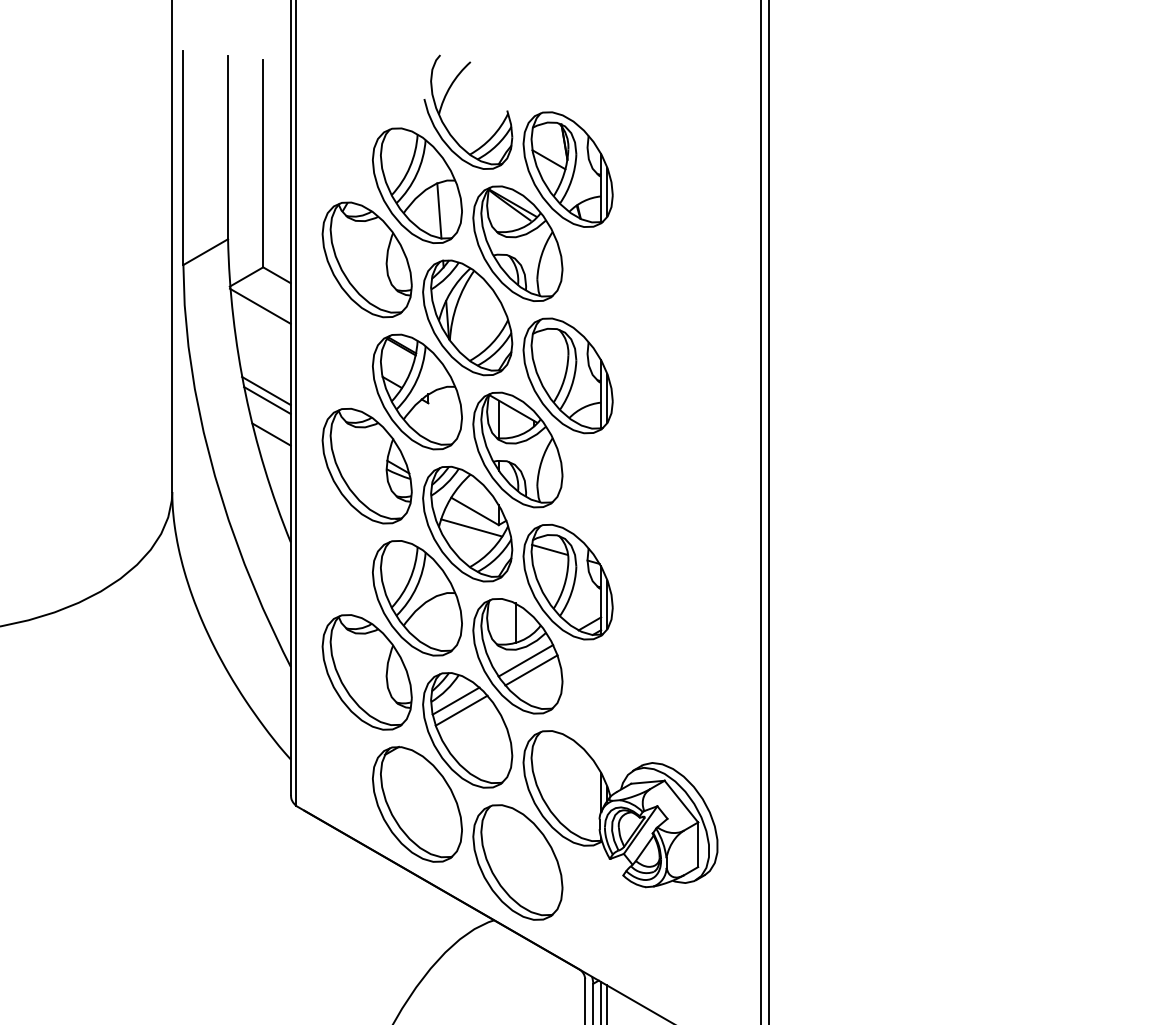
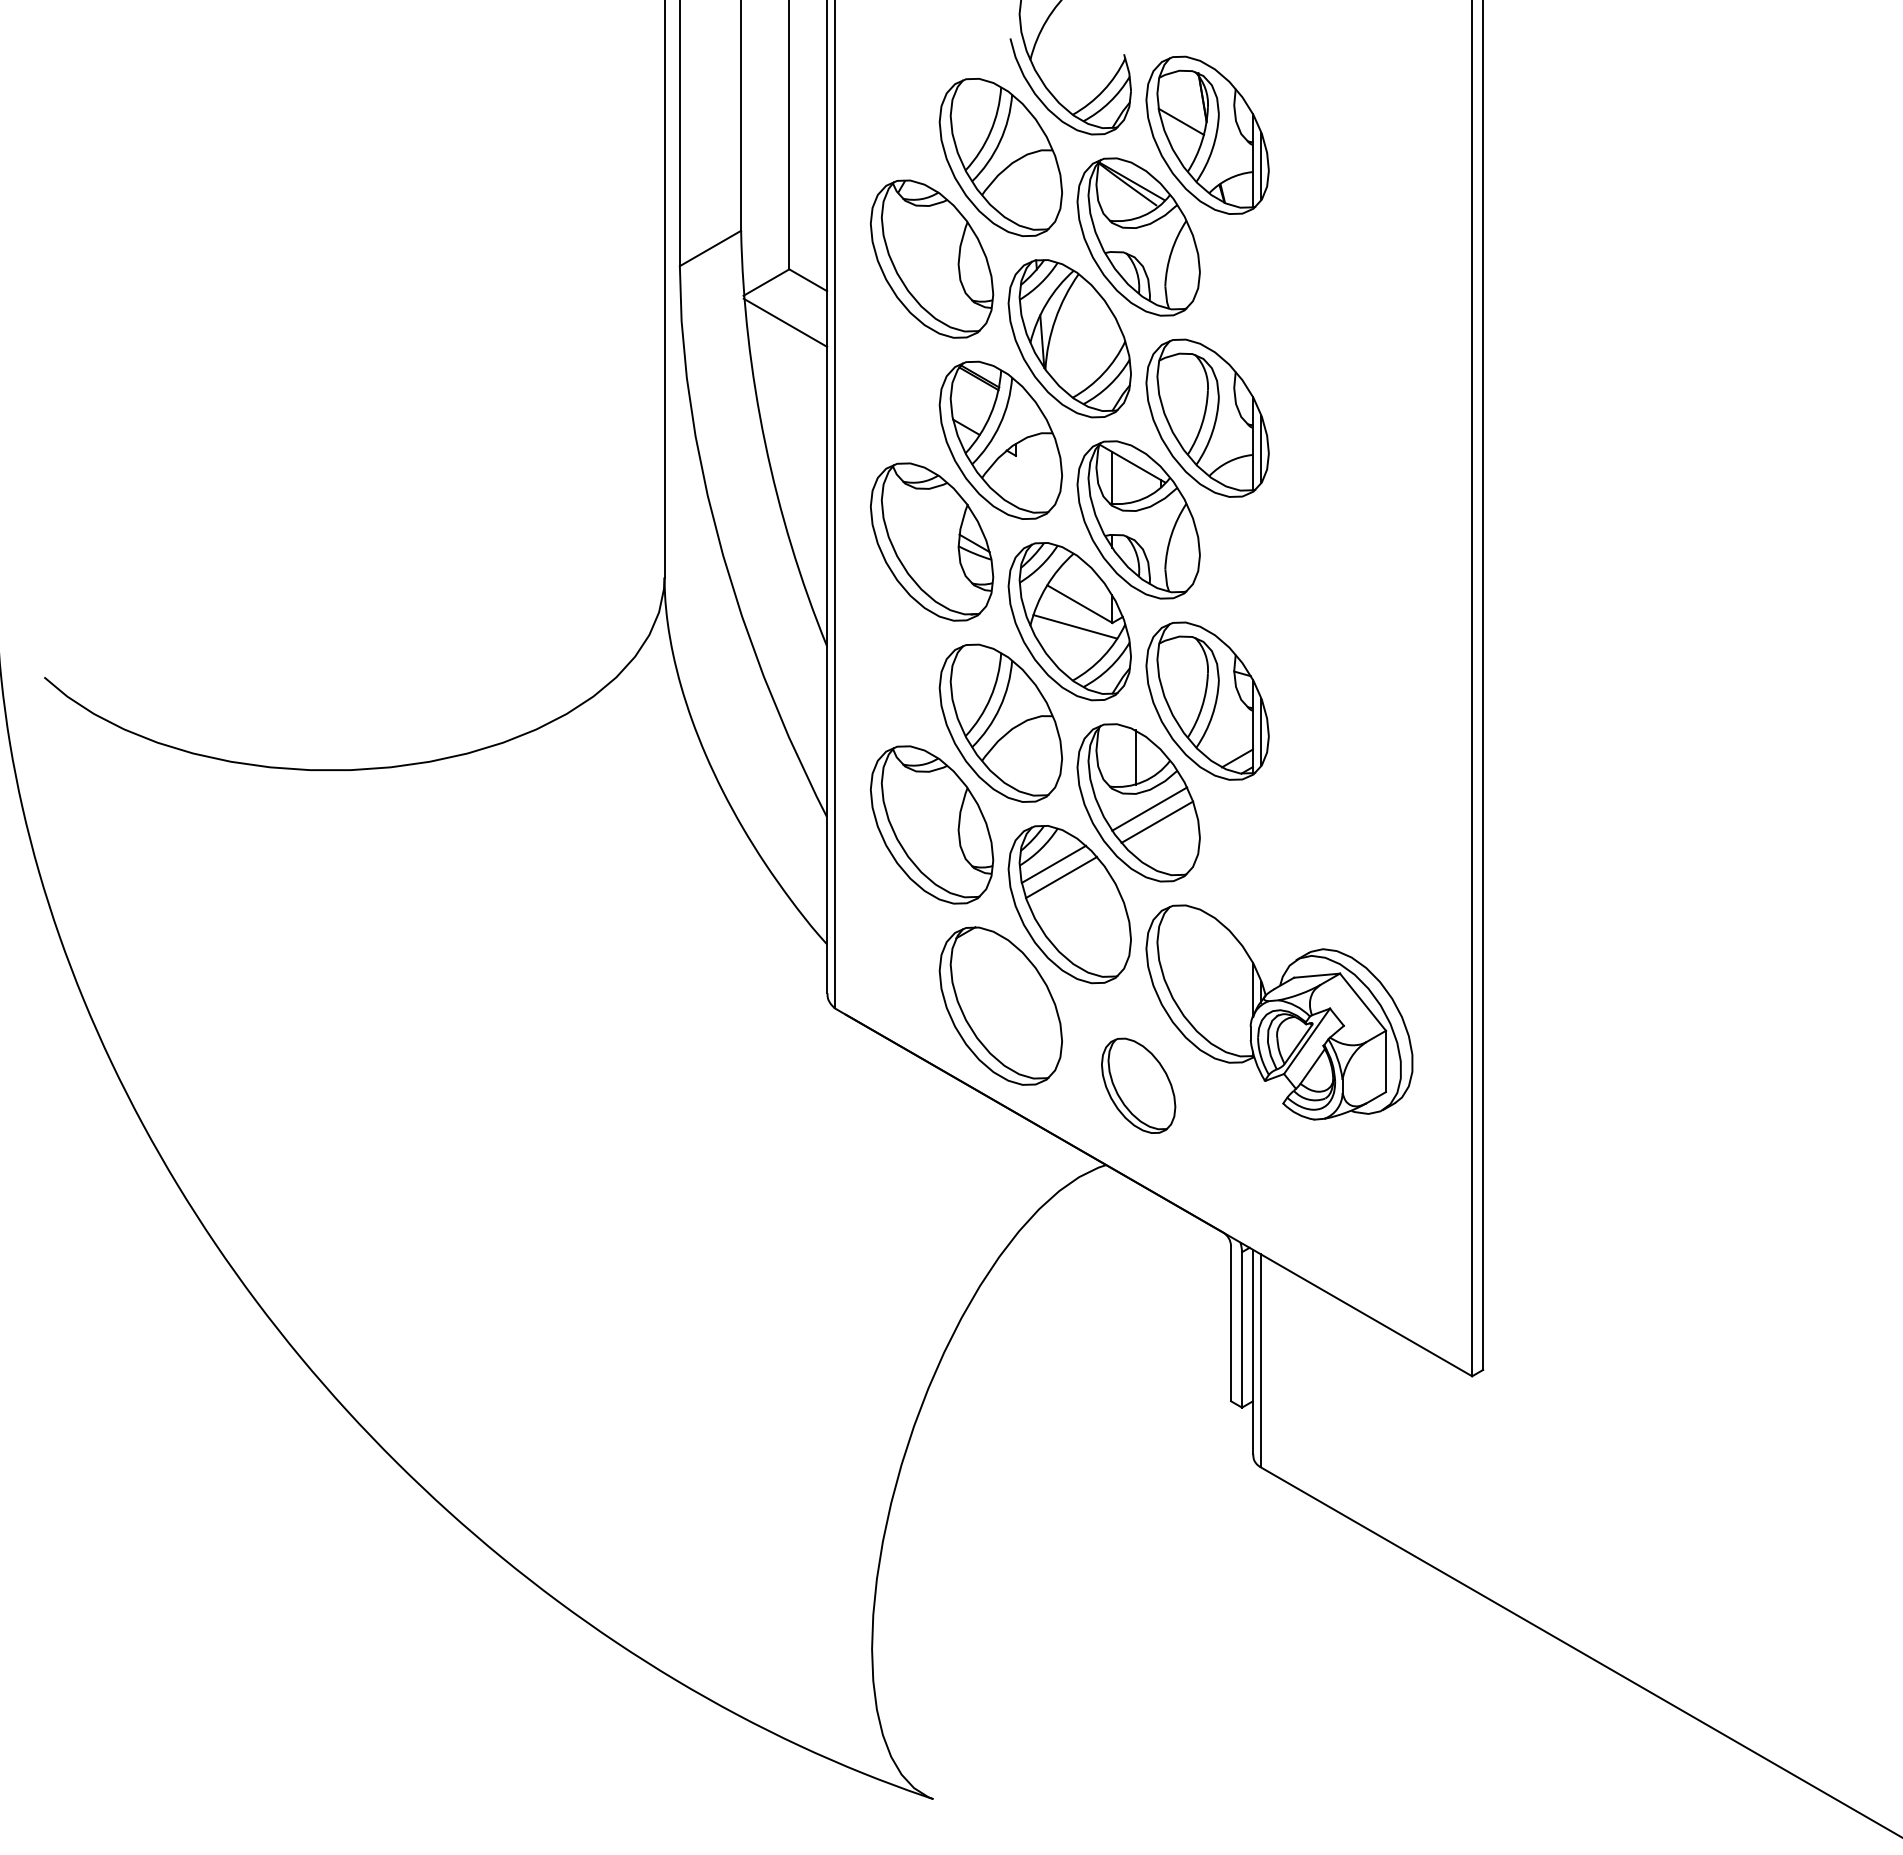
line: (439, 210) -> (1030, 191), removed
line: (266, 390) -> (793, 438), removed
line: (267, 400) -> (795, 451), removed
line: (271, 434) -> (800, 498), removed
line: (549, 549) -> (1182, 656), removed
part: (517, 862) -> (1138, 1085), size x0.6

